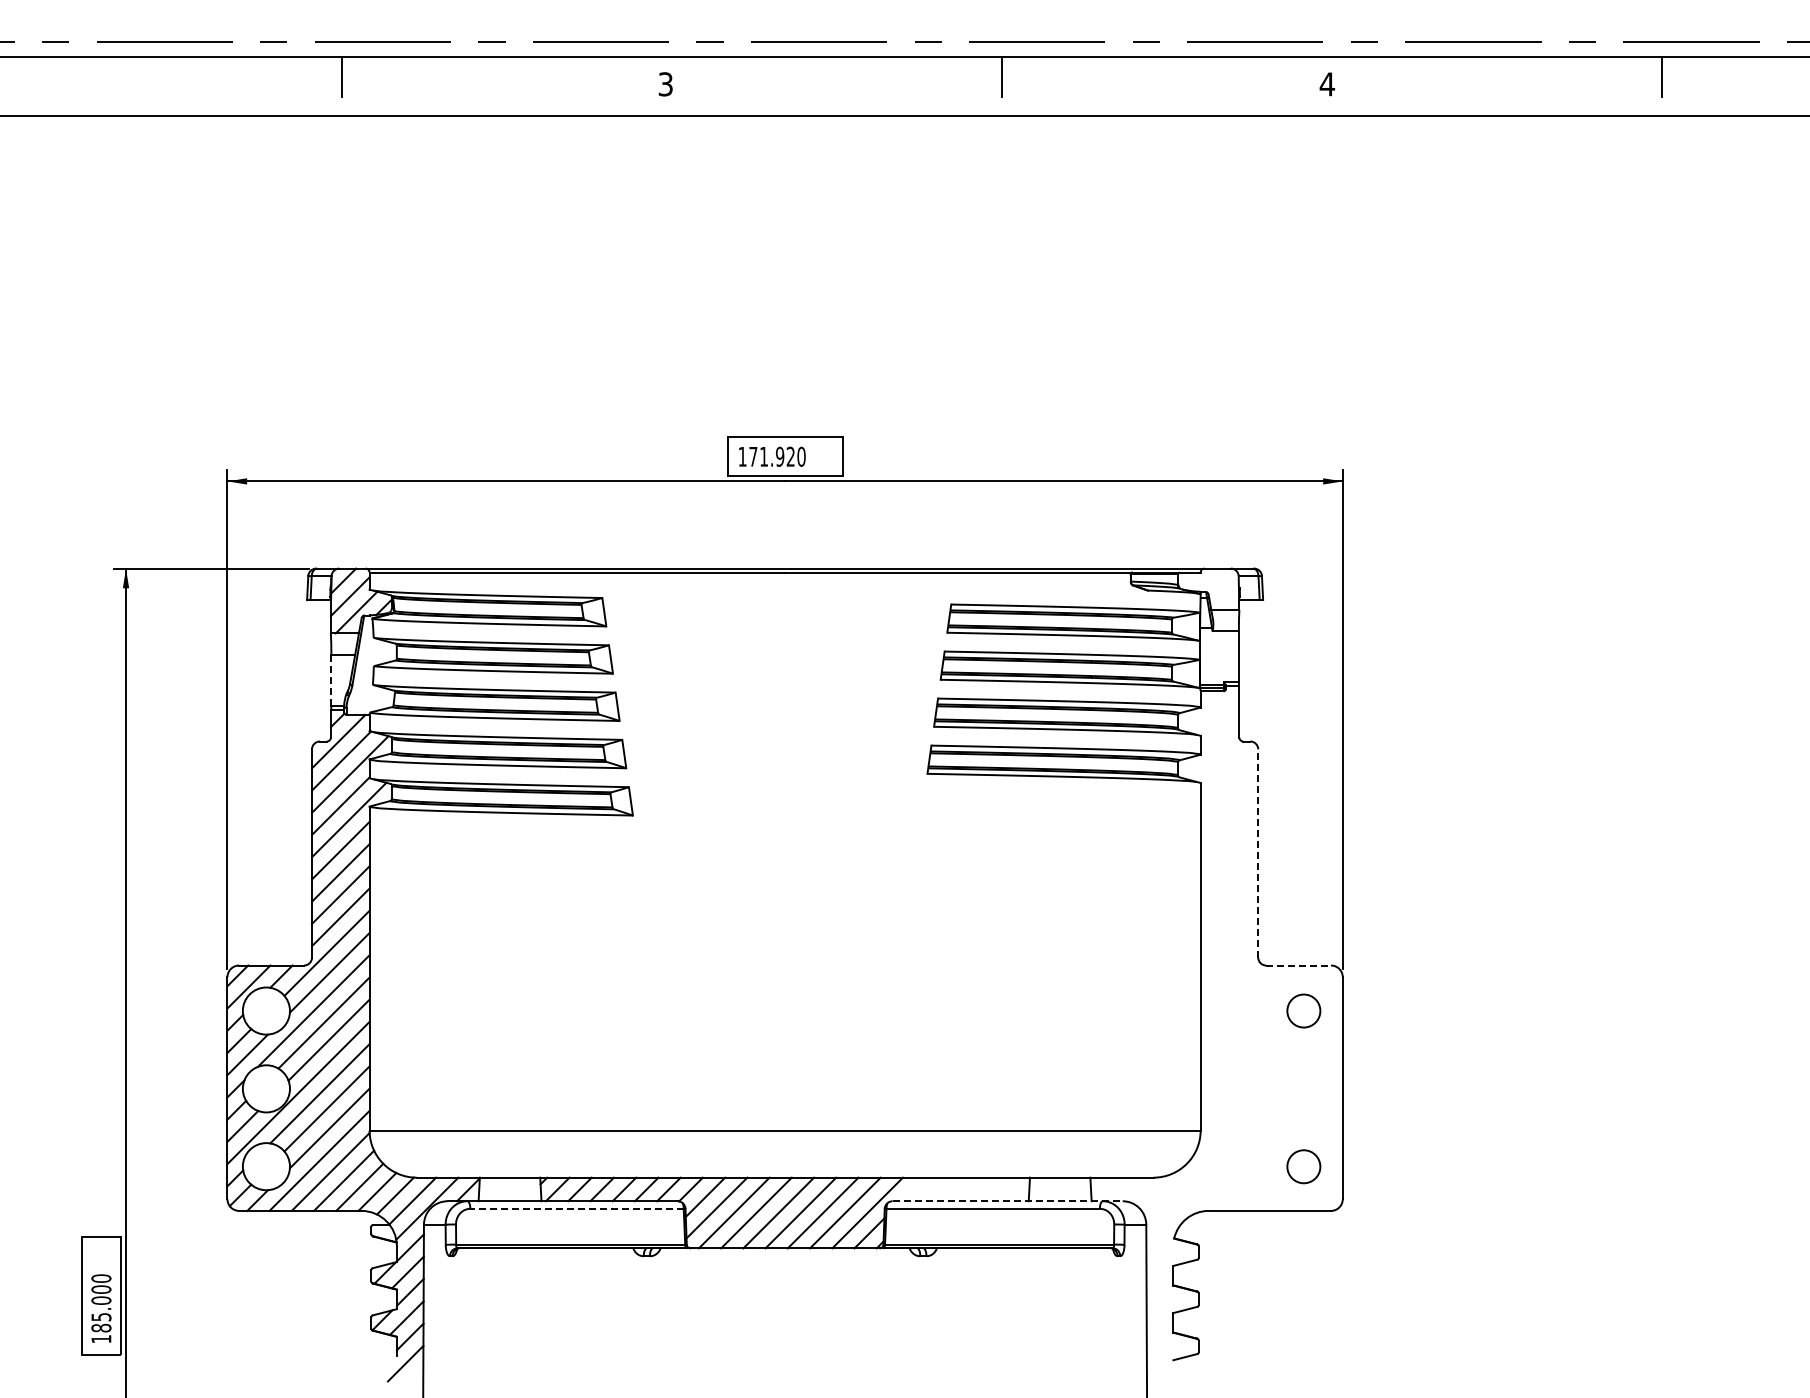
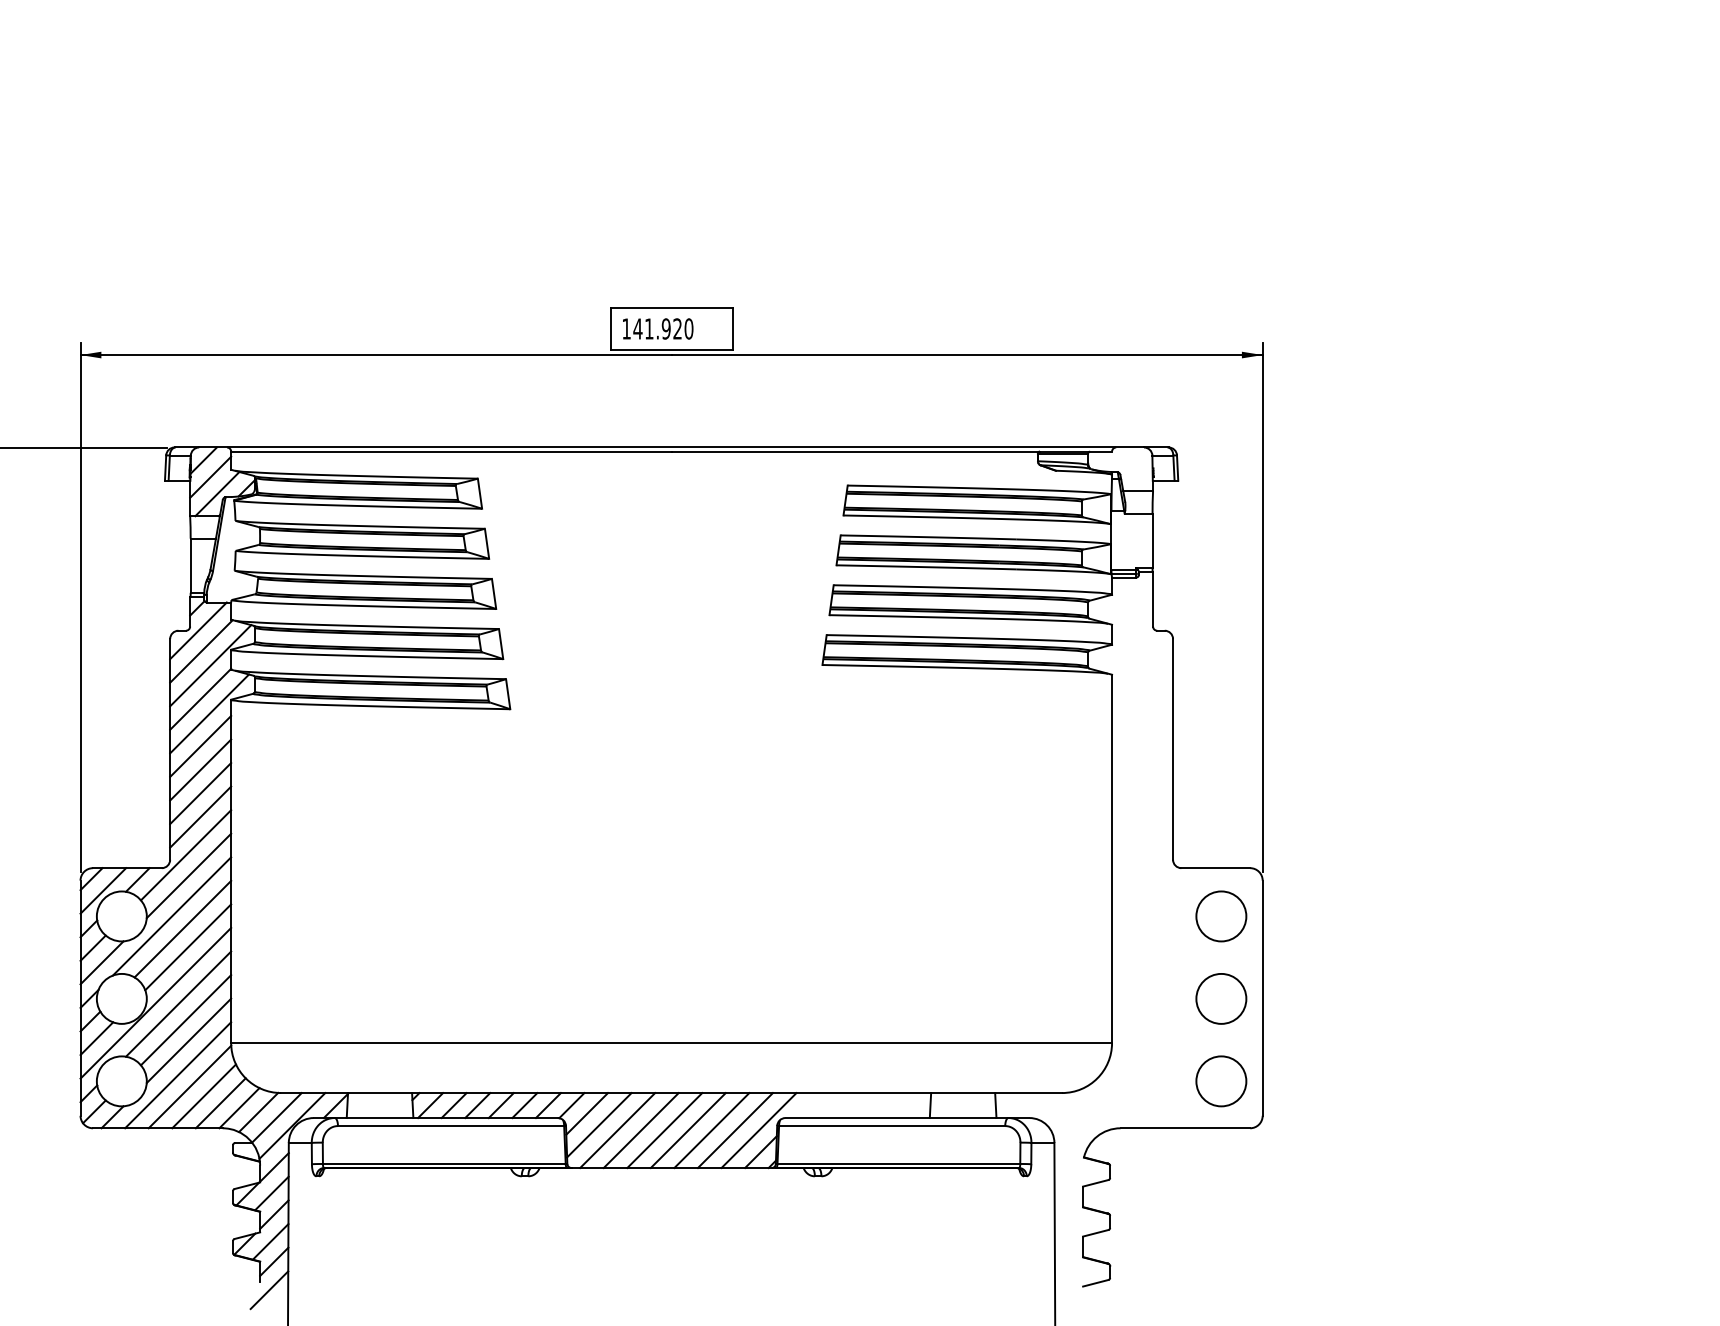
text: (753, 456) -> (638, 328), 171.920 -> 141.920
line: (331, 680) -> (190, 566), dashed -> solid
line: (1258, 853) -> (1173, 749), dashed -> solid
line: (1299, 965) -> (1216, 868), dashed -> solid
circle: (1303, 1010) -> (1221, 915), size x1.43
circle: (1303, 1088) -> (1221, 998), added
circle: (1303, 1166) -> (1221, 1081), size x1.43
line: (1008, 1201) -> (908, 1118), dashed -> solid
line: (577, 1208) -> (451, 1125), dashed -> solid

